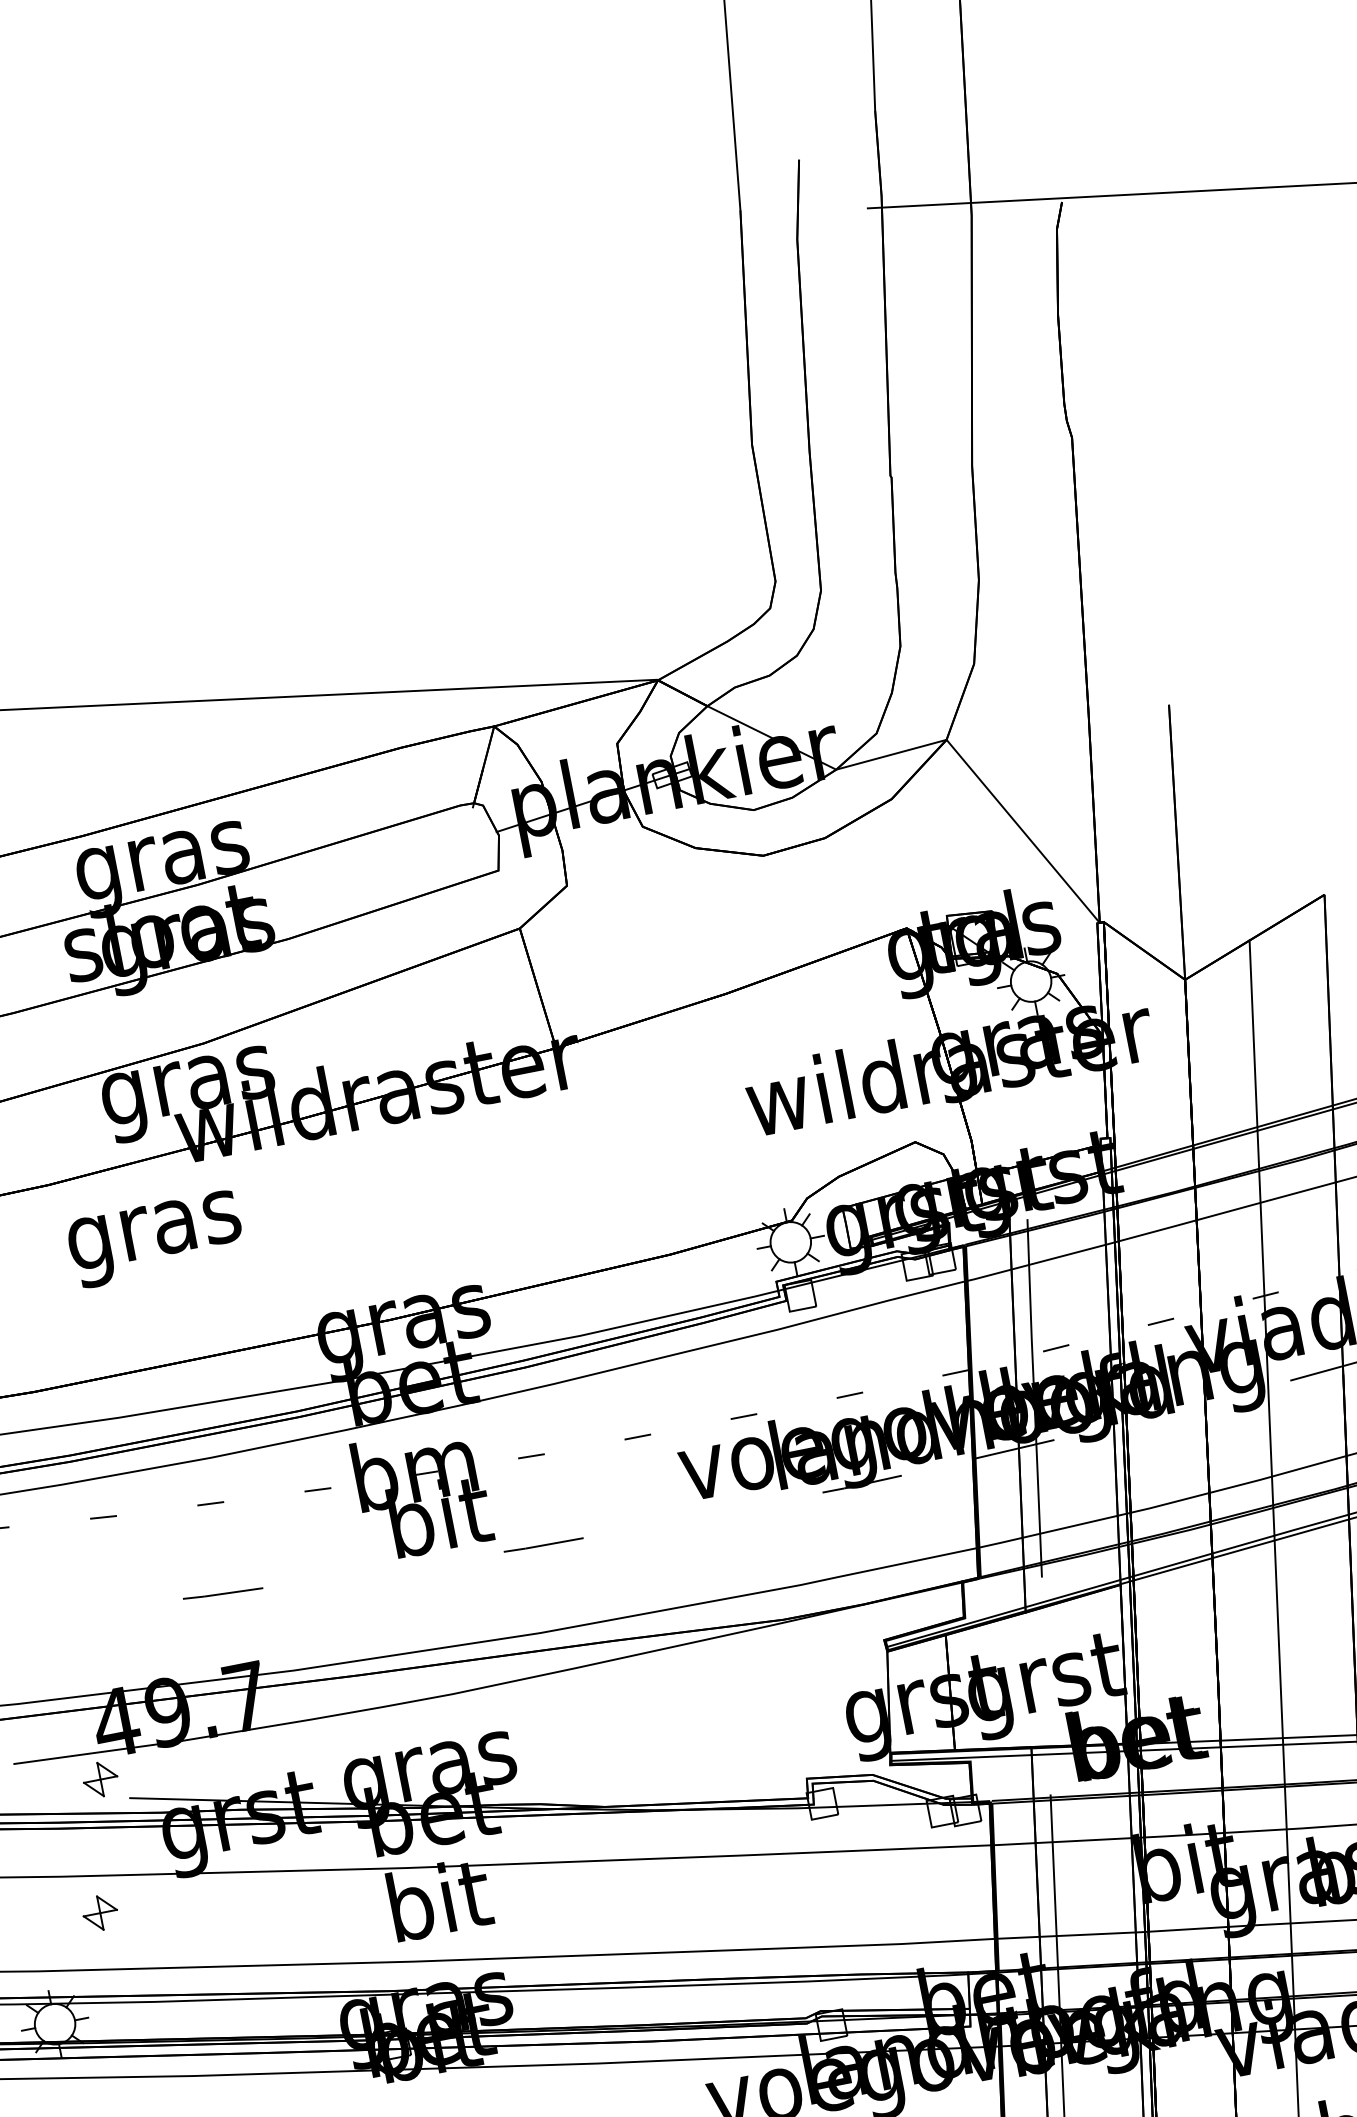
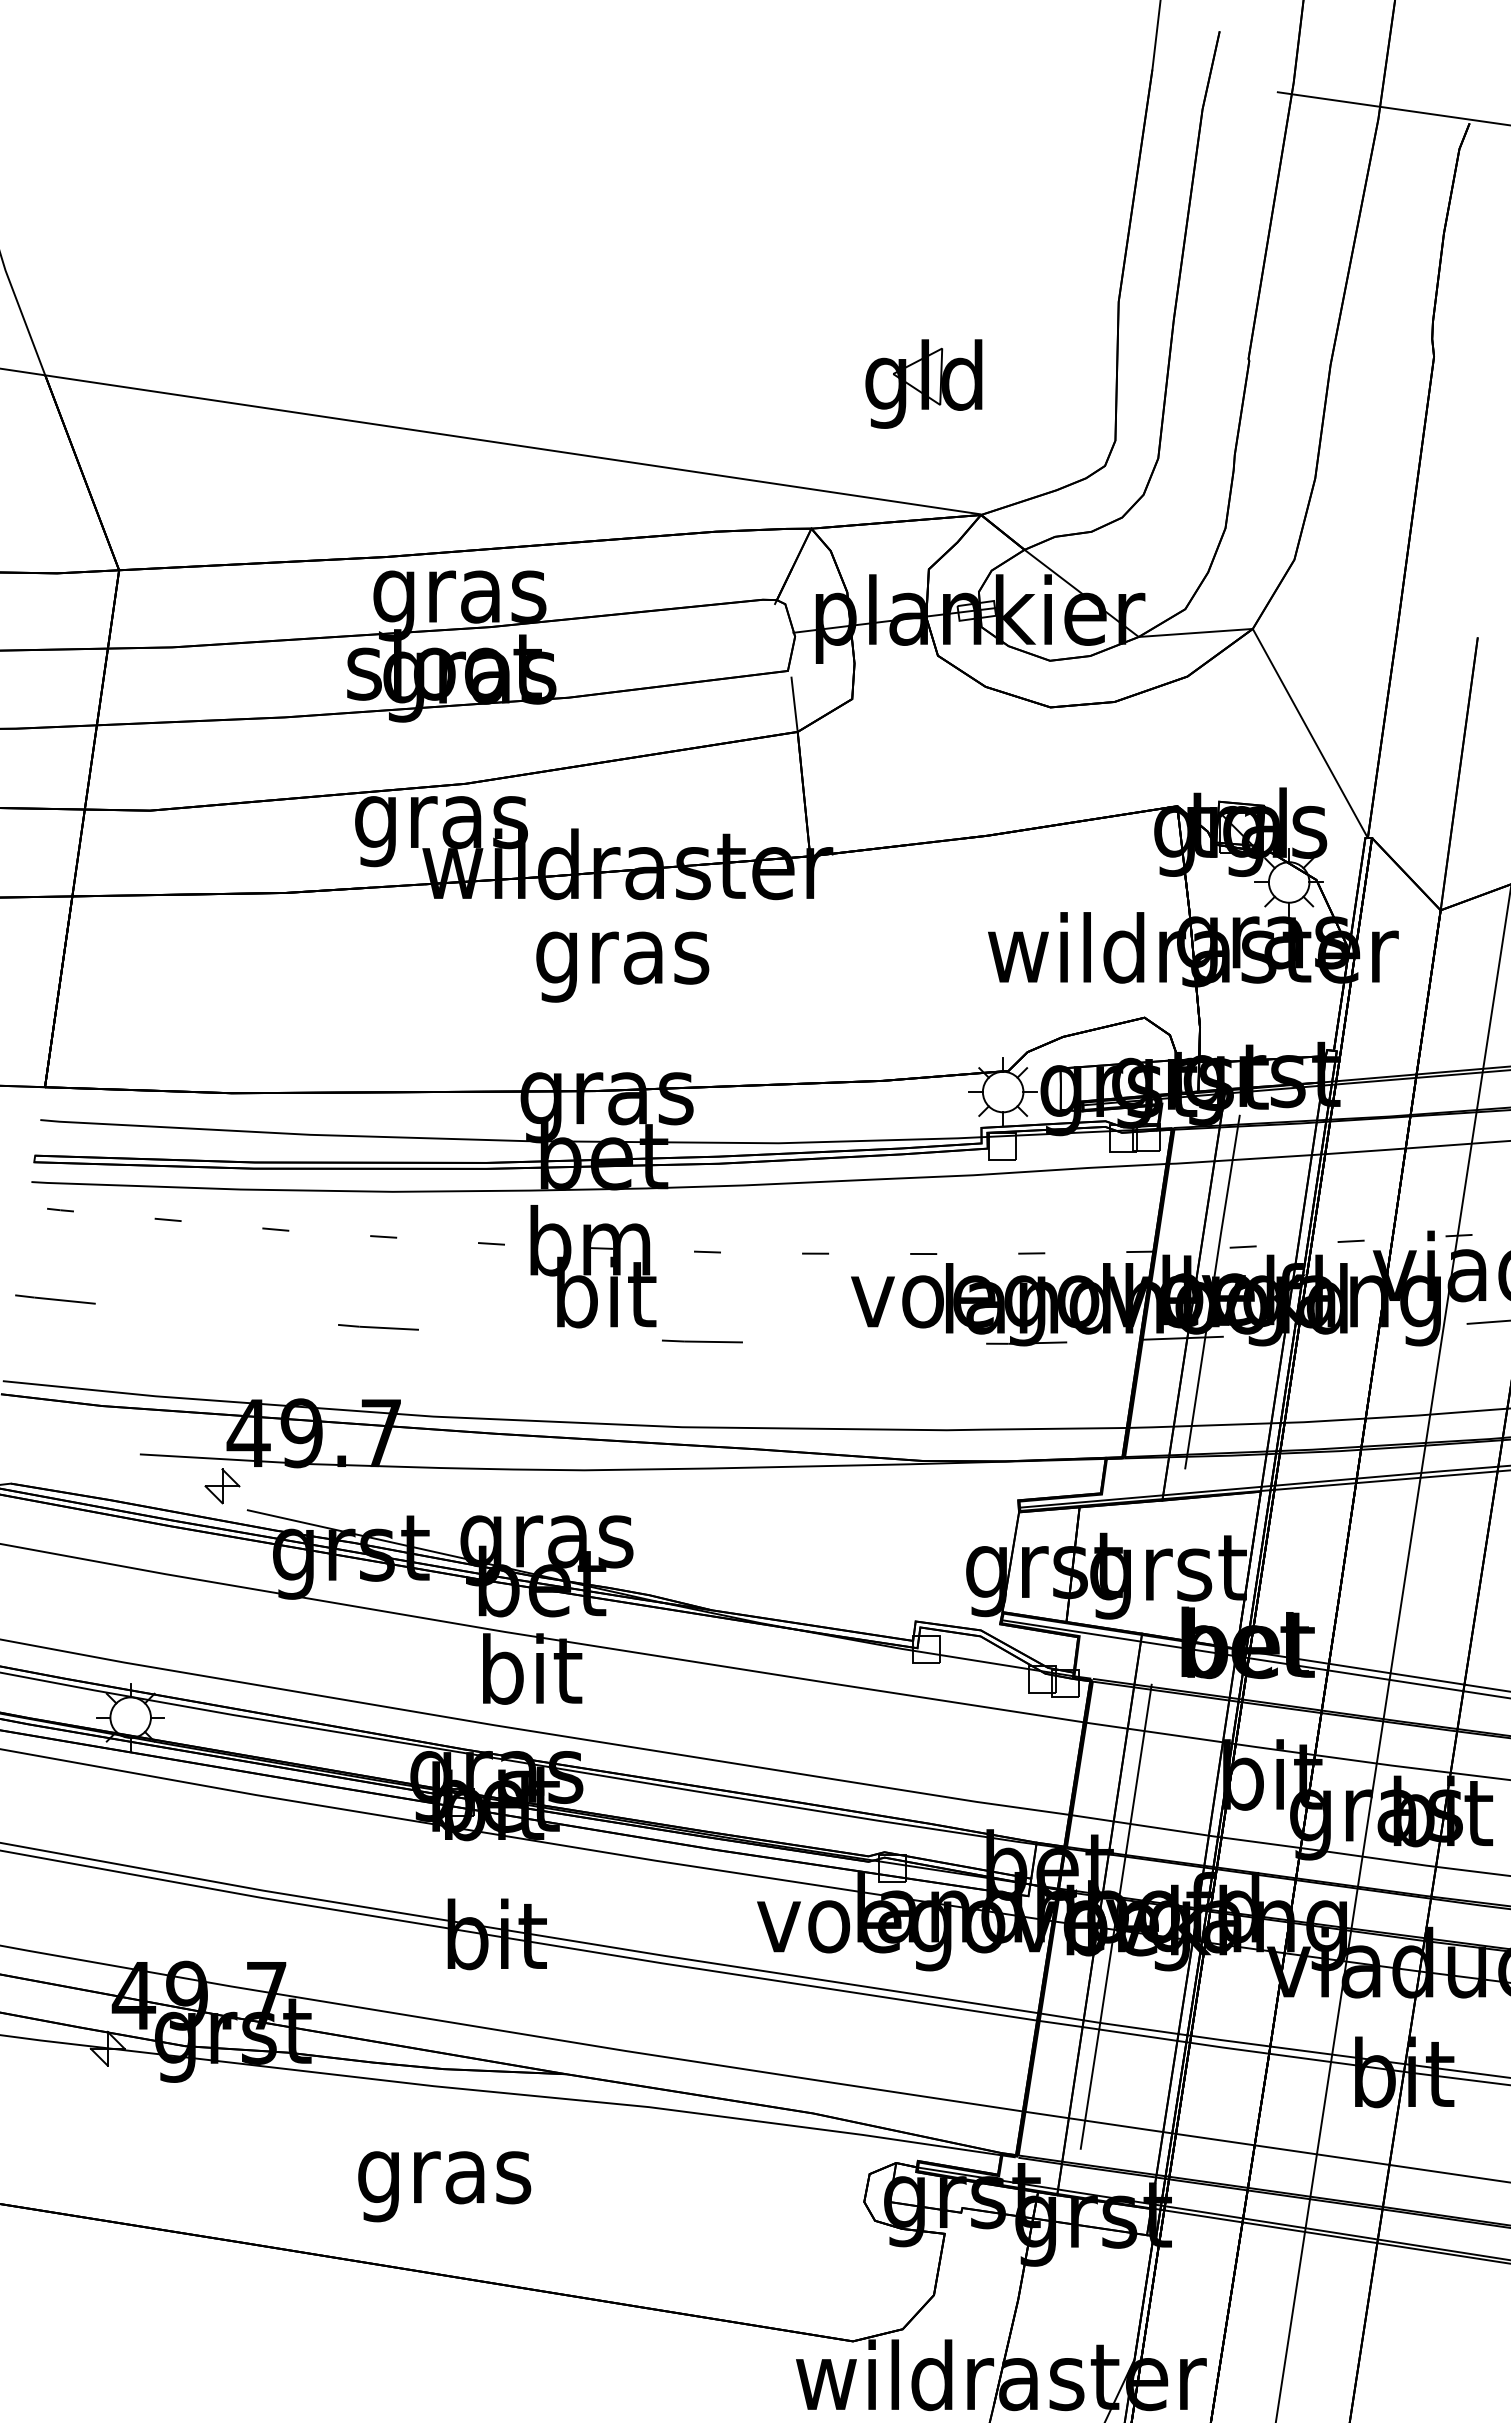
part: (576, 562) -> (923, 383), added
line: (511, 901) -> (794, 703), added
text: (155, 1239) -> (622, 966), moved
part: (100, 1913) -> (196, 1617), removed

